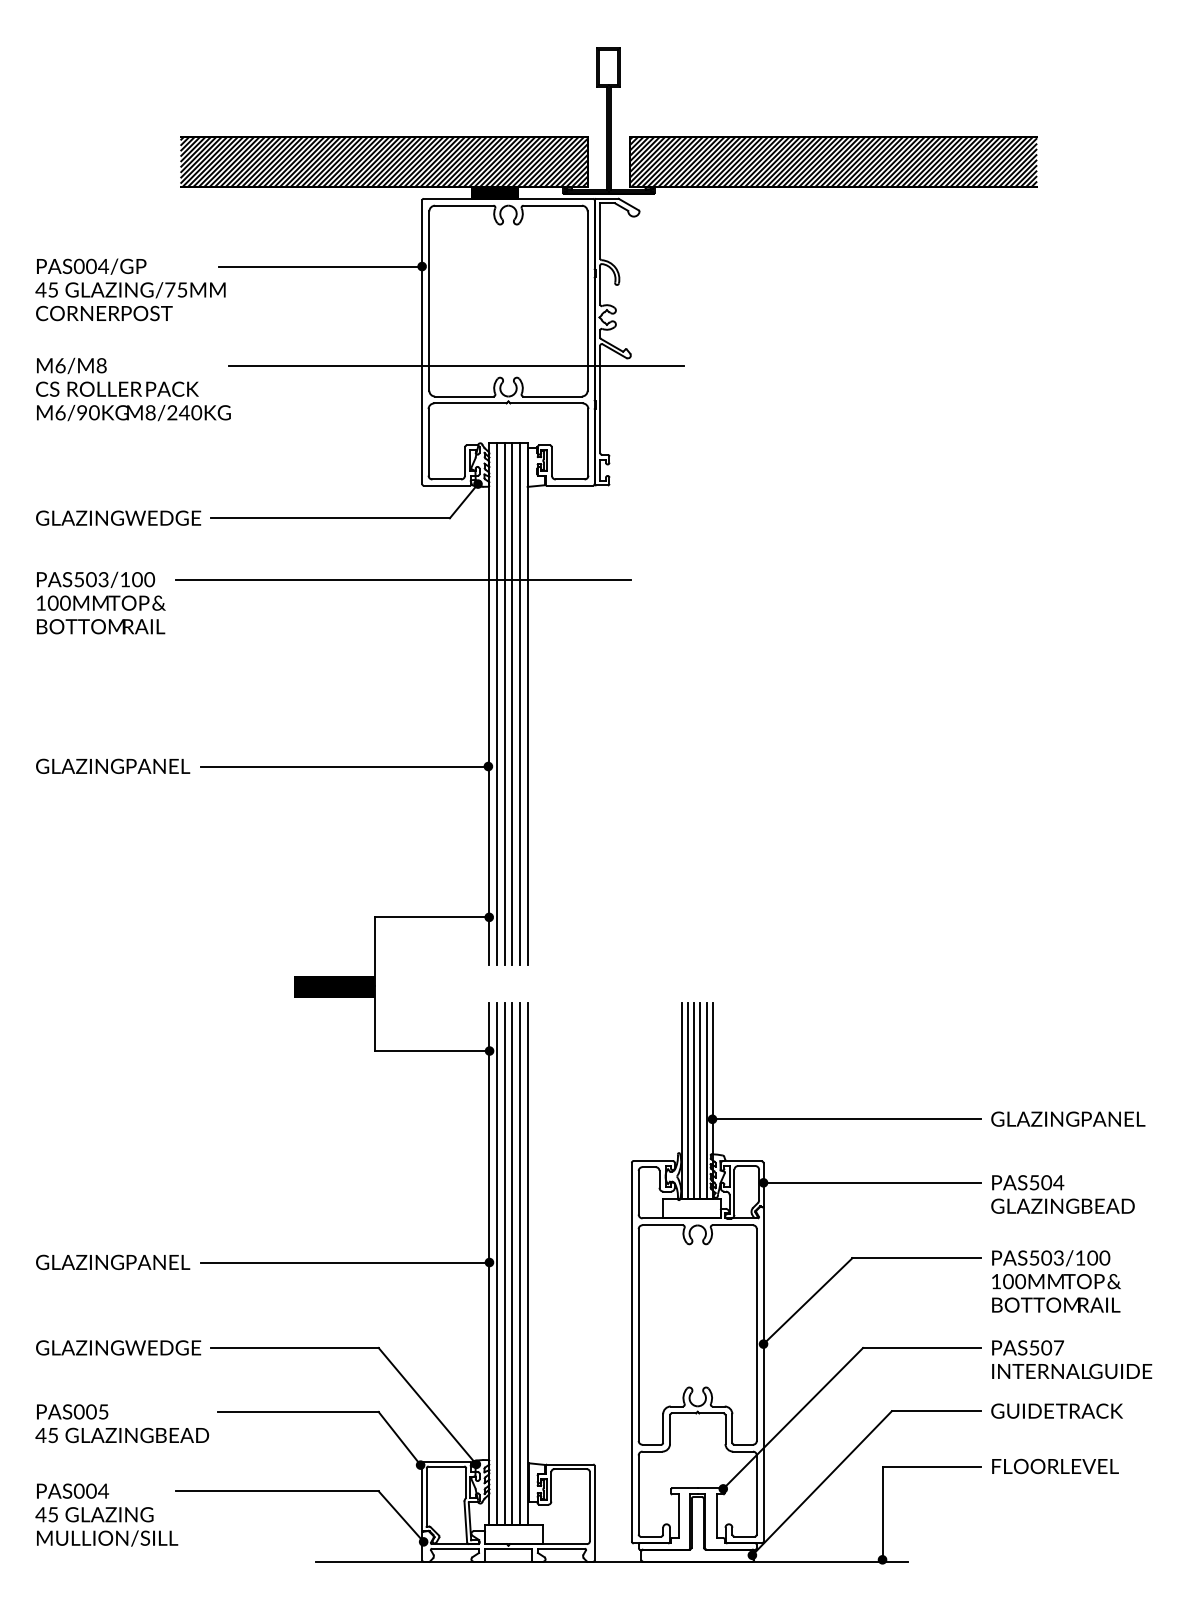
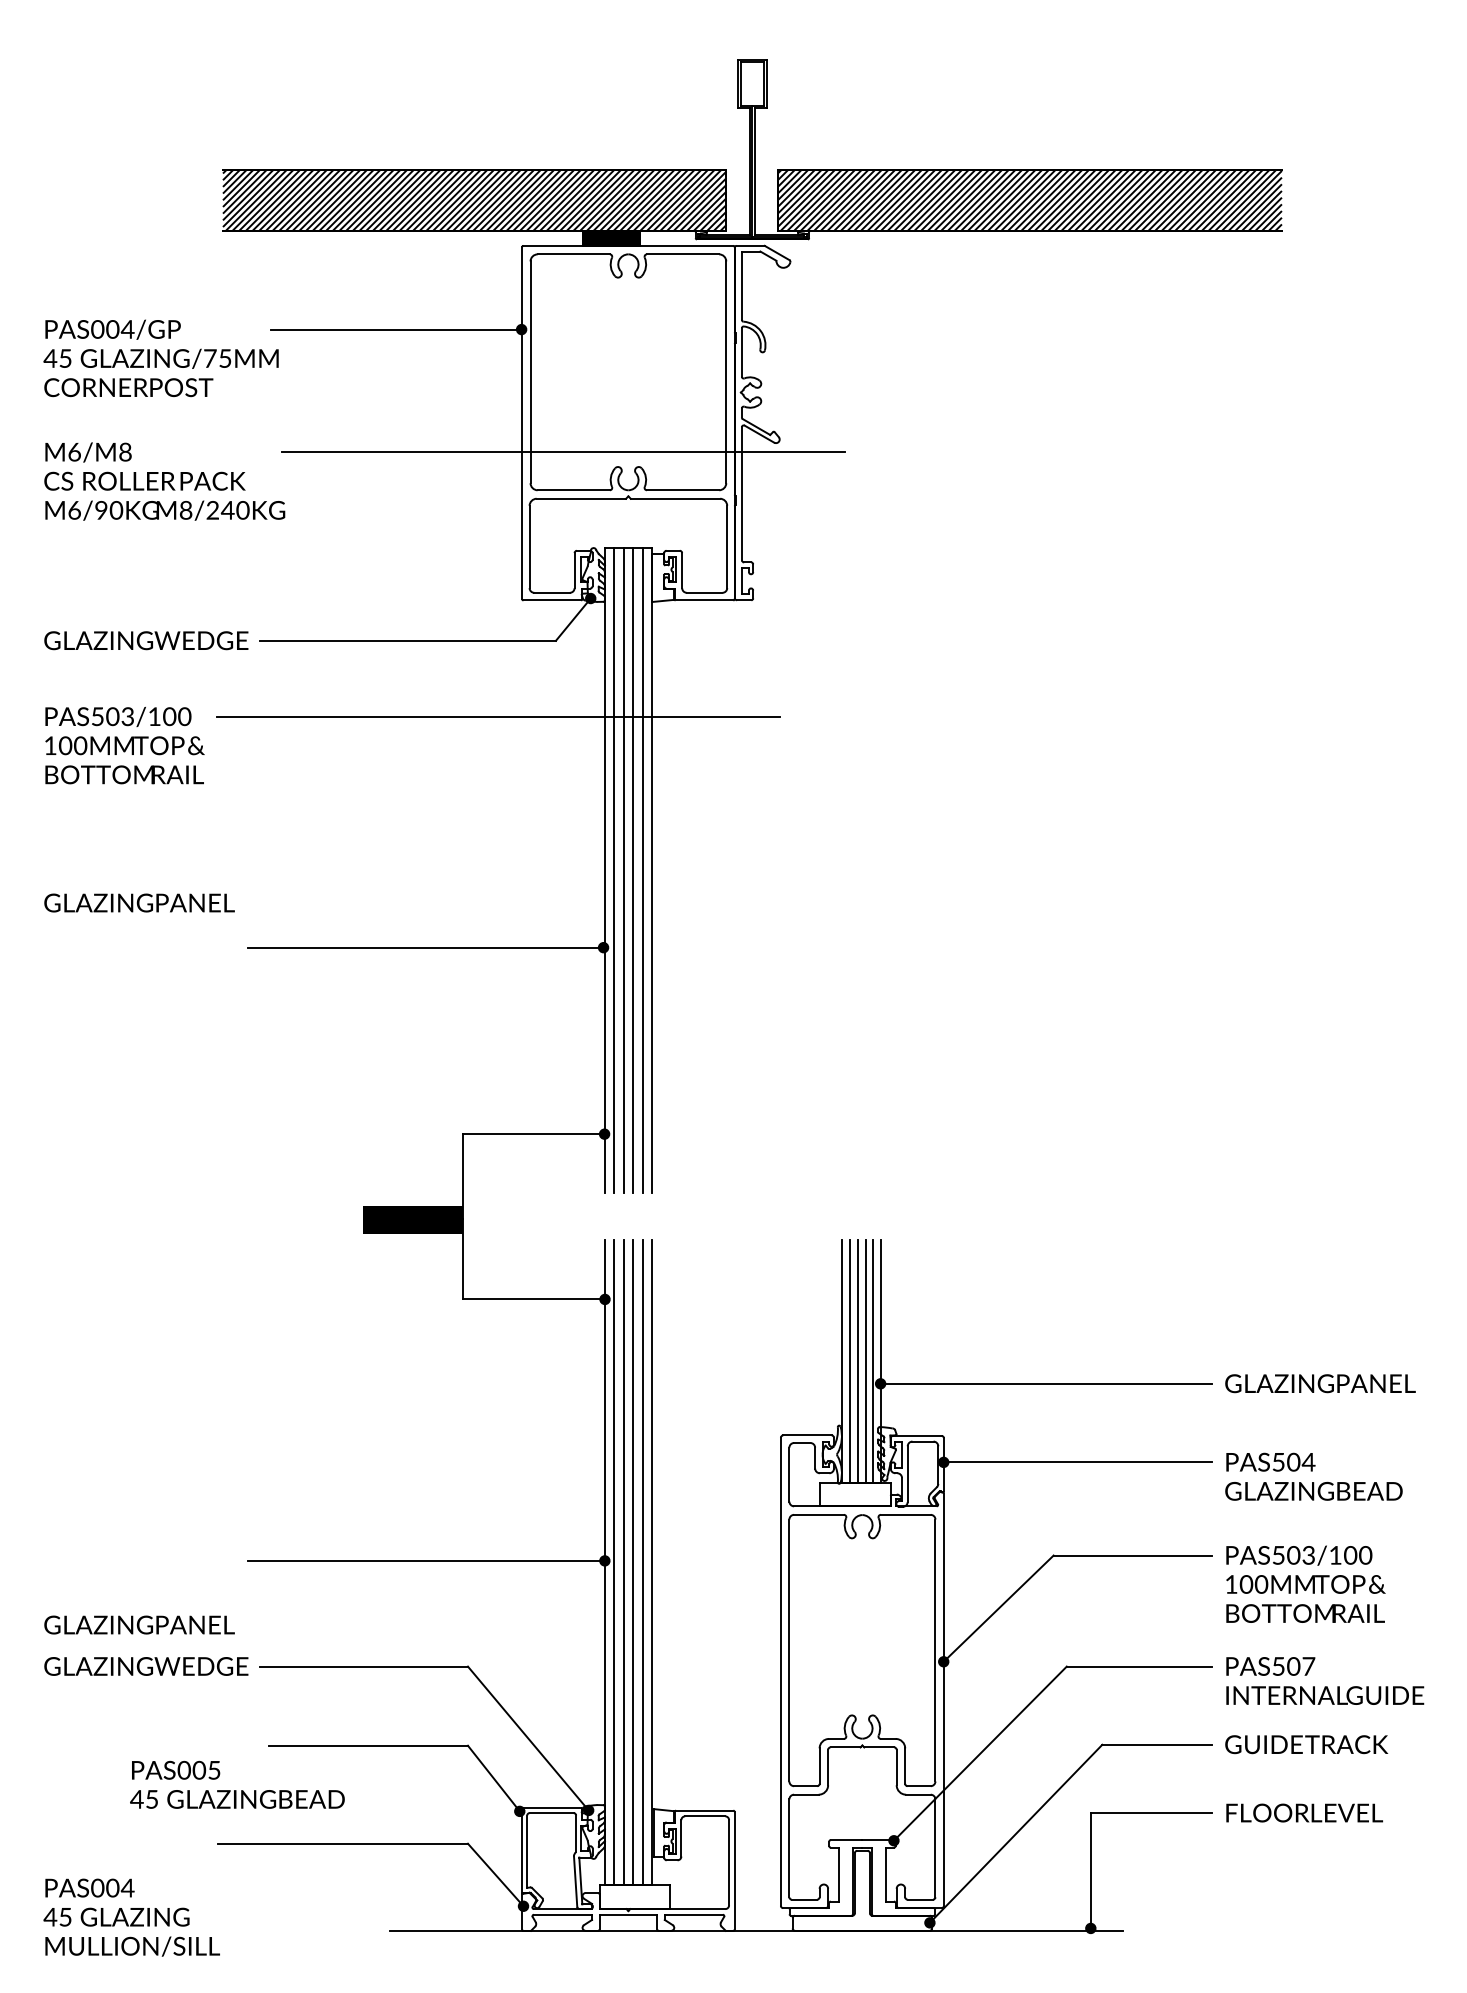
text: (113, 765) -> (140, 901), moved
text: (113, 1261) -> (140, 1623), moved
text: (122, 1423) -> (237, 1784), moved
text: (106, 1514) -> (131, 1916), moved

